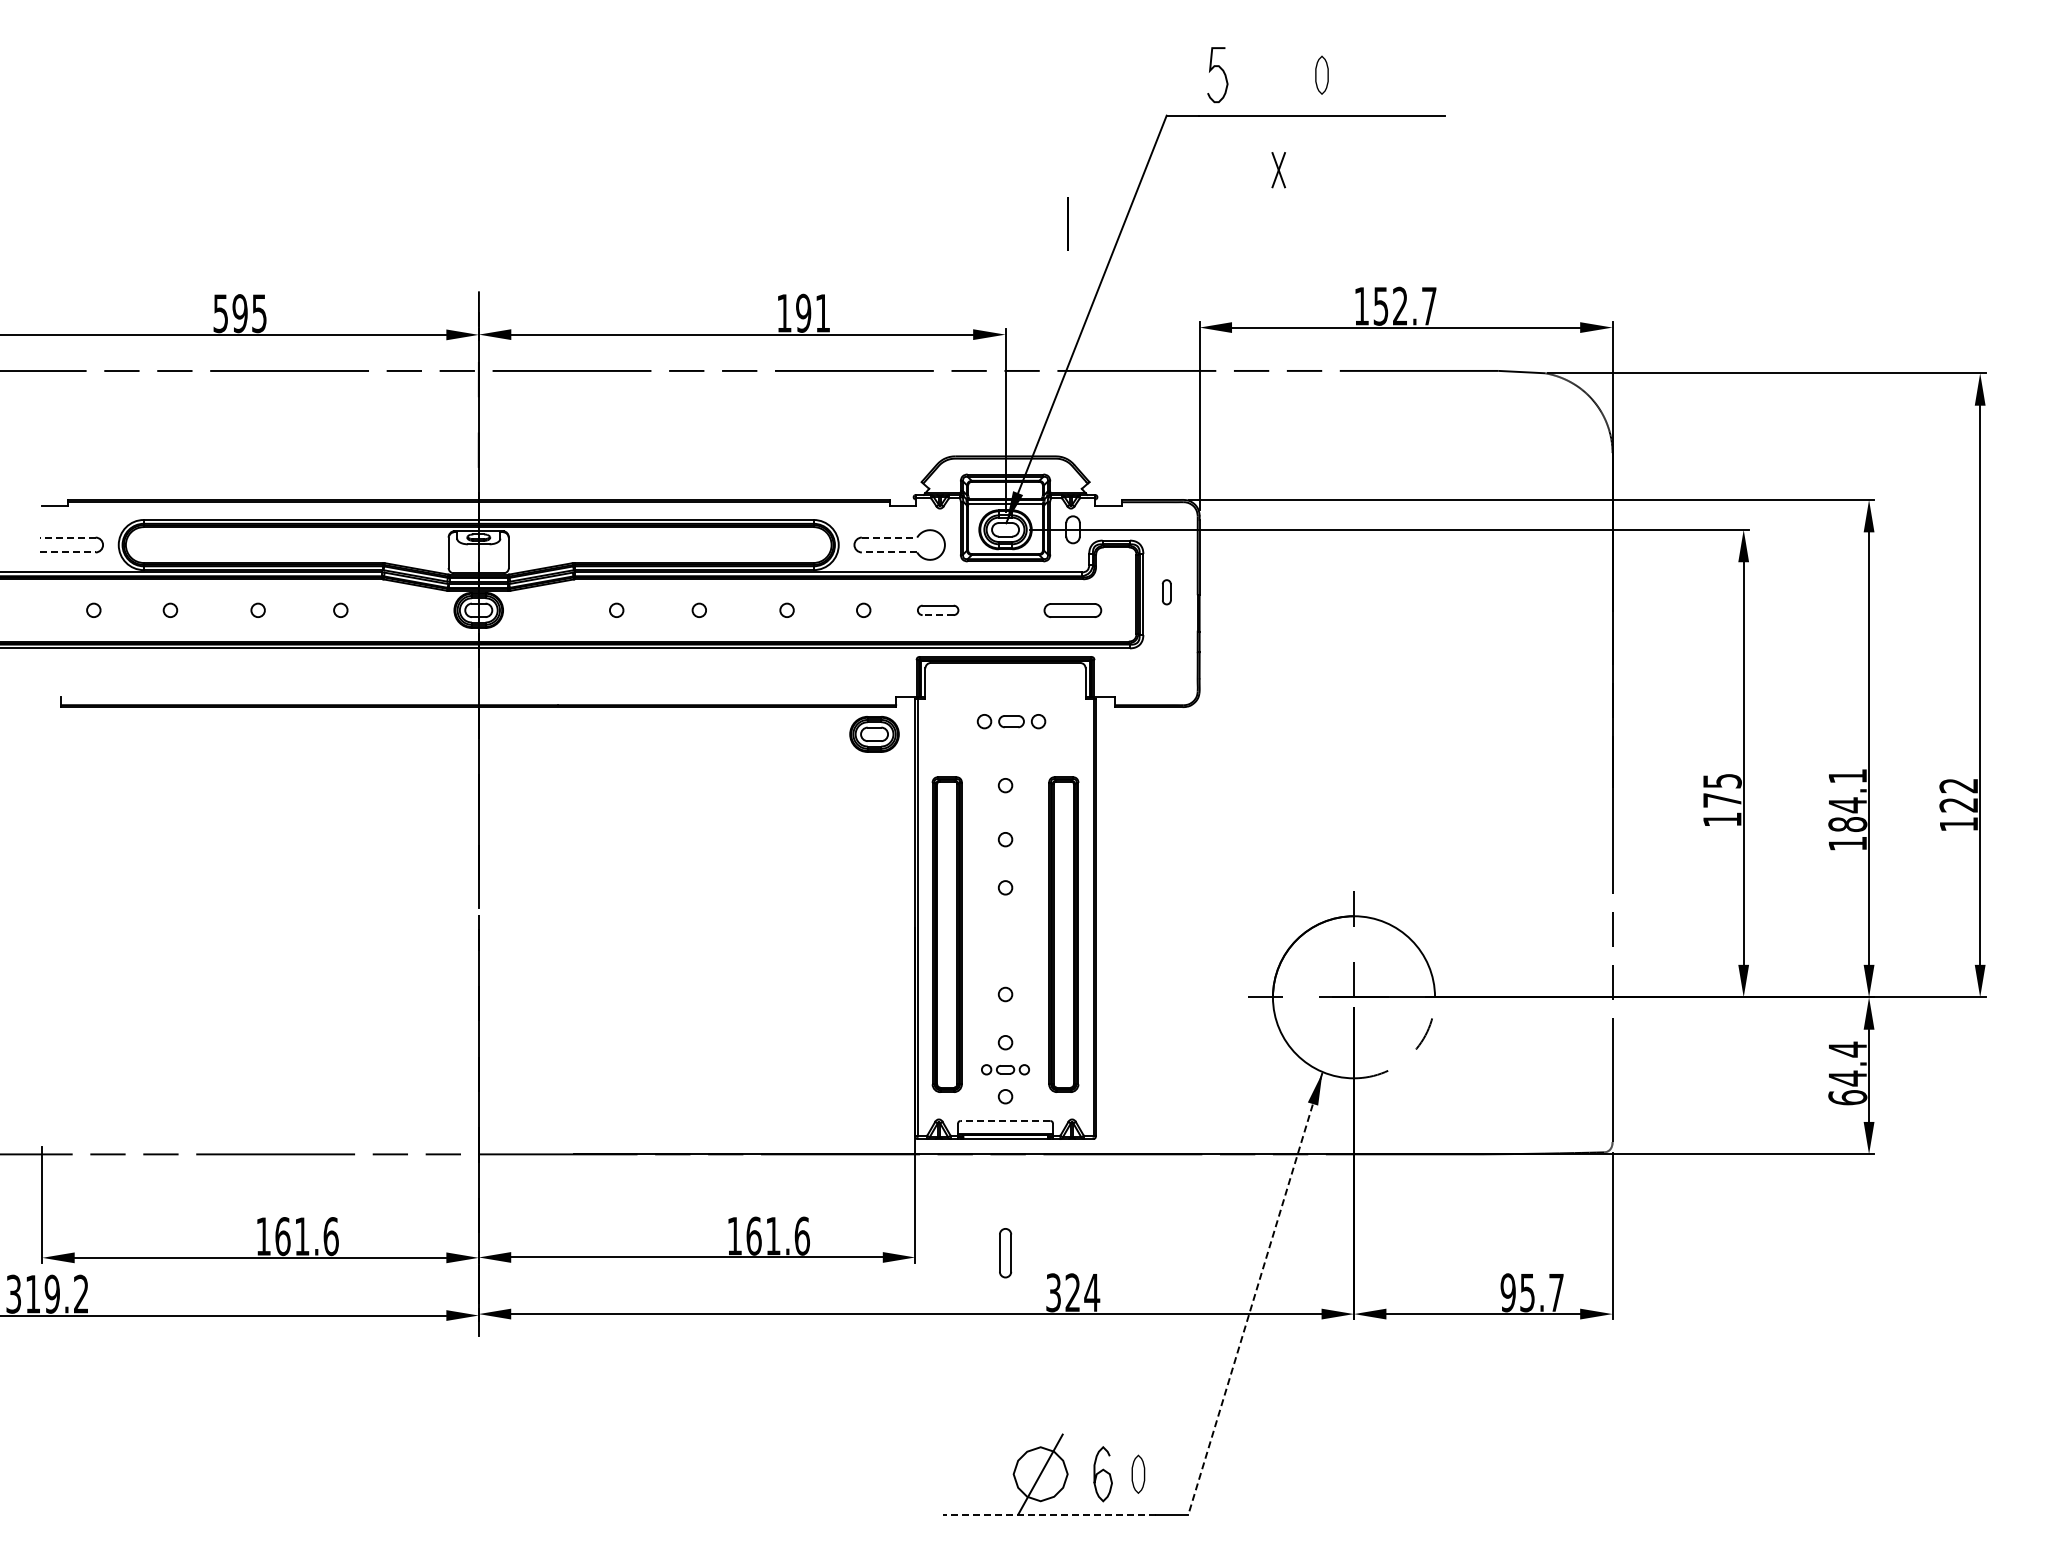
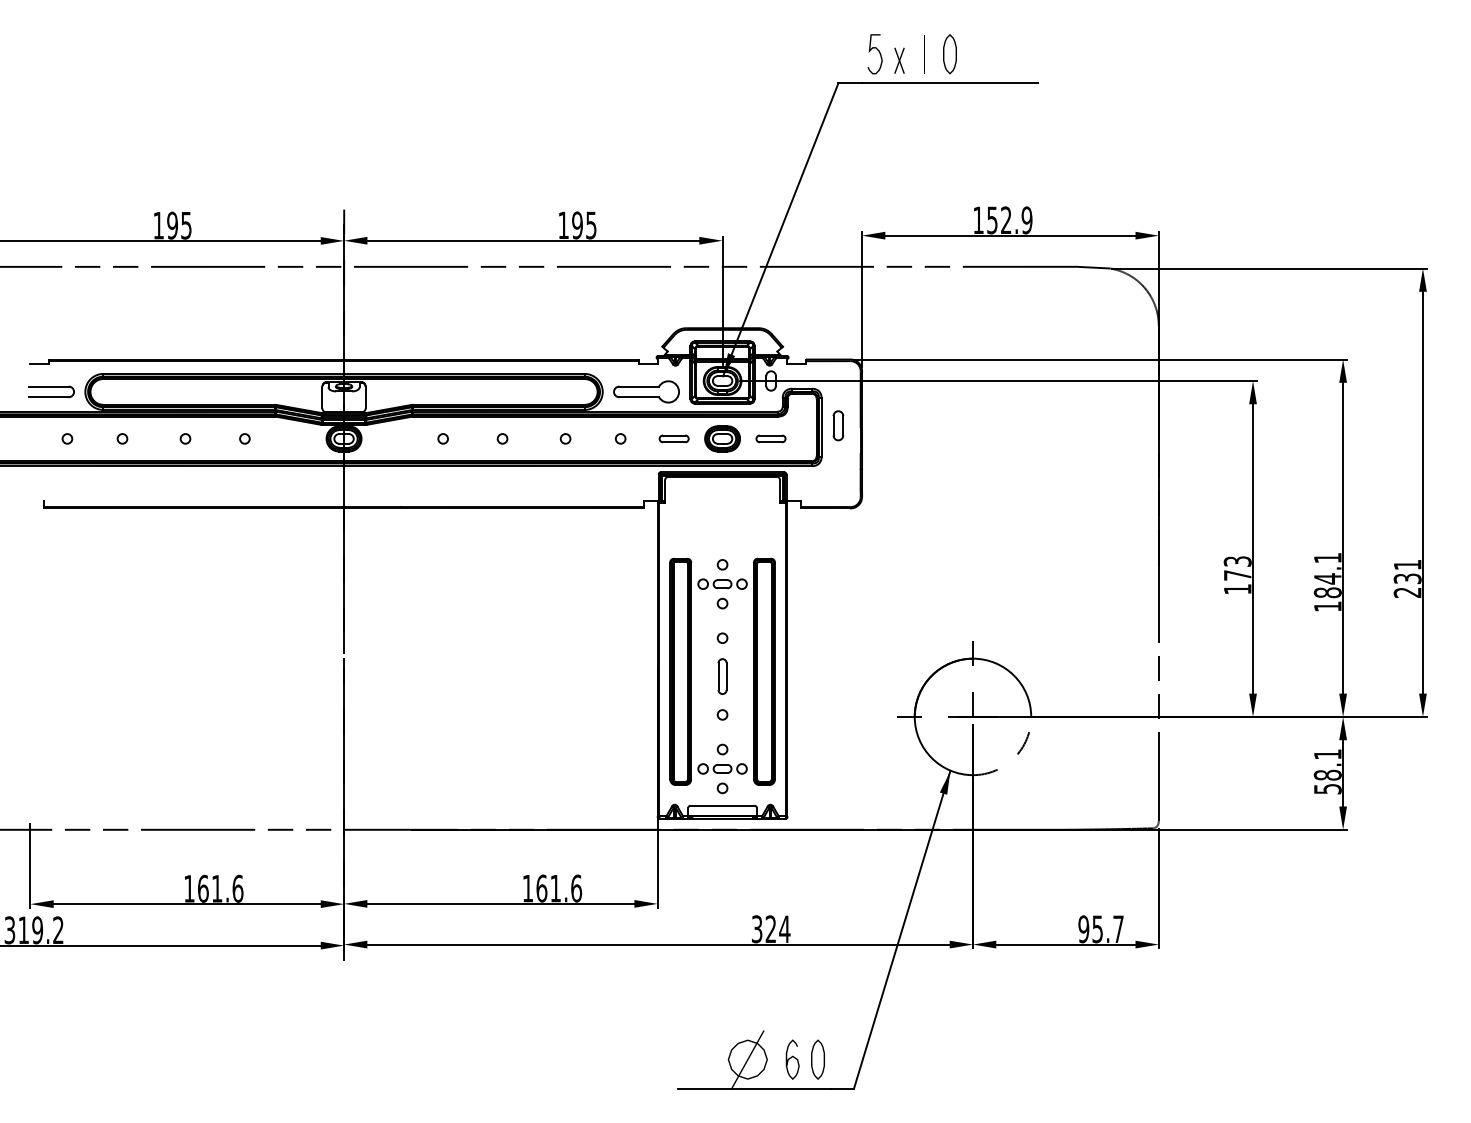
part: (1321, 75) -> (949, 54), size x1.43
part: (1278, 170) -> (899, 60), moved
line: (1067, 223) -> (924, 53), moved
text: (1428, 305) -> (1026, 219), 152.7 -> 152.9
text: (220, 313) -> (158, 225), 595 -> 195
text: (822, 313) -> (591, 225), 191 -> 195
line: (67, 537) -> (48, 386), dashed -> solid
line: (889, 537) -> (639, 386), dashed -> solid
line: (67, 552) -> (48, 397), dashed -> solid
line: (889, 552) -> (639, 397), dashed -> solid
part: (1166, 592) -> (838, 426), size x1.67
part: (1072, 609) -> (770, 438), size x0.71
line: (938, 615) -> (674, 442), dashed -> solid
part: (1011, 721) -> (722, 584), moved
part: (874, 734) -> (722, 438), moved
text: (1721, 780) -> (1237, 561), 175 -> 173
text: (1958, 805) -> (1407, 579), 122 -> 231
part: (1005, 1069) -> (722, 768), size x1.43
text: (1847, 1073) -> (1327, 771), 64.4 -> 58.1
line: (1005, 1120) -> (722, 805), dashed -> solid
part: (1005, 1253) -> (722, 676), moved
line: (1255, 1293) -> (902, 929), dashed -> solid
part: (1138, 1474) -> (818, 1059), size x1.43
line: (1049, 1514) -> (754, 1088), dashed -> solid

